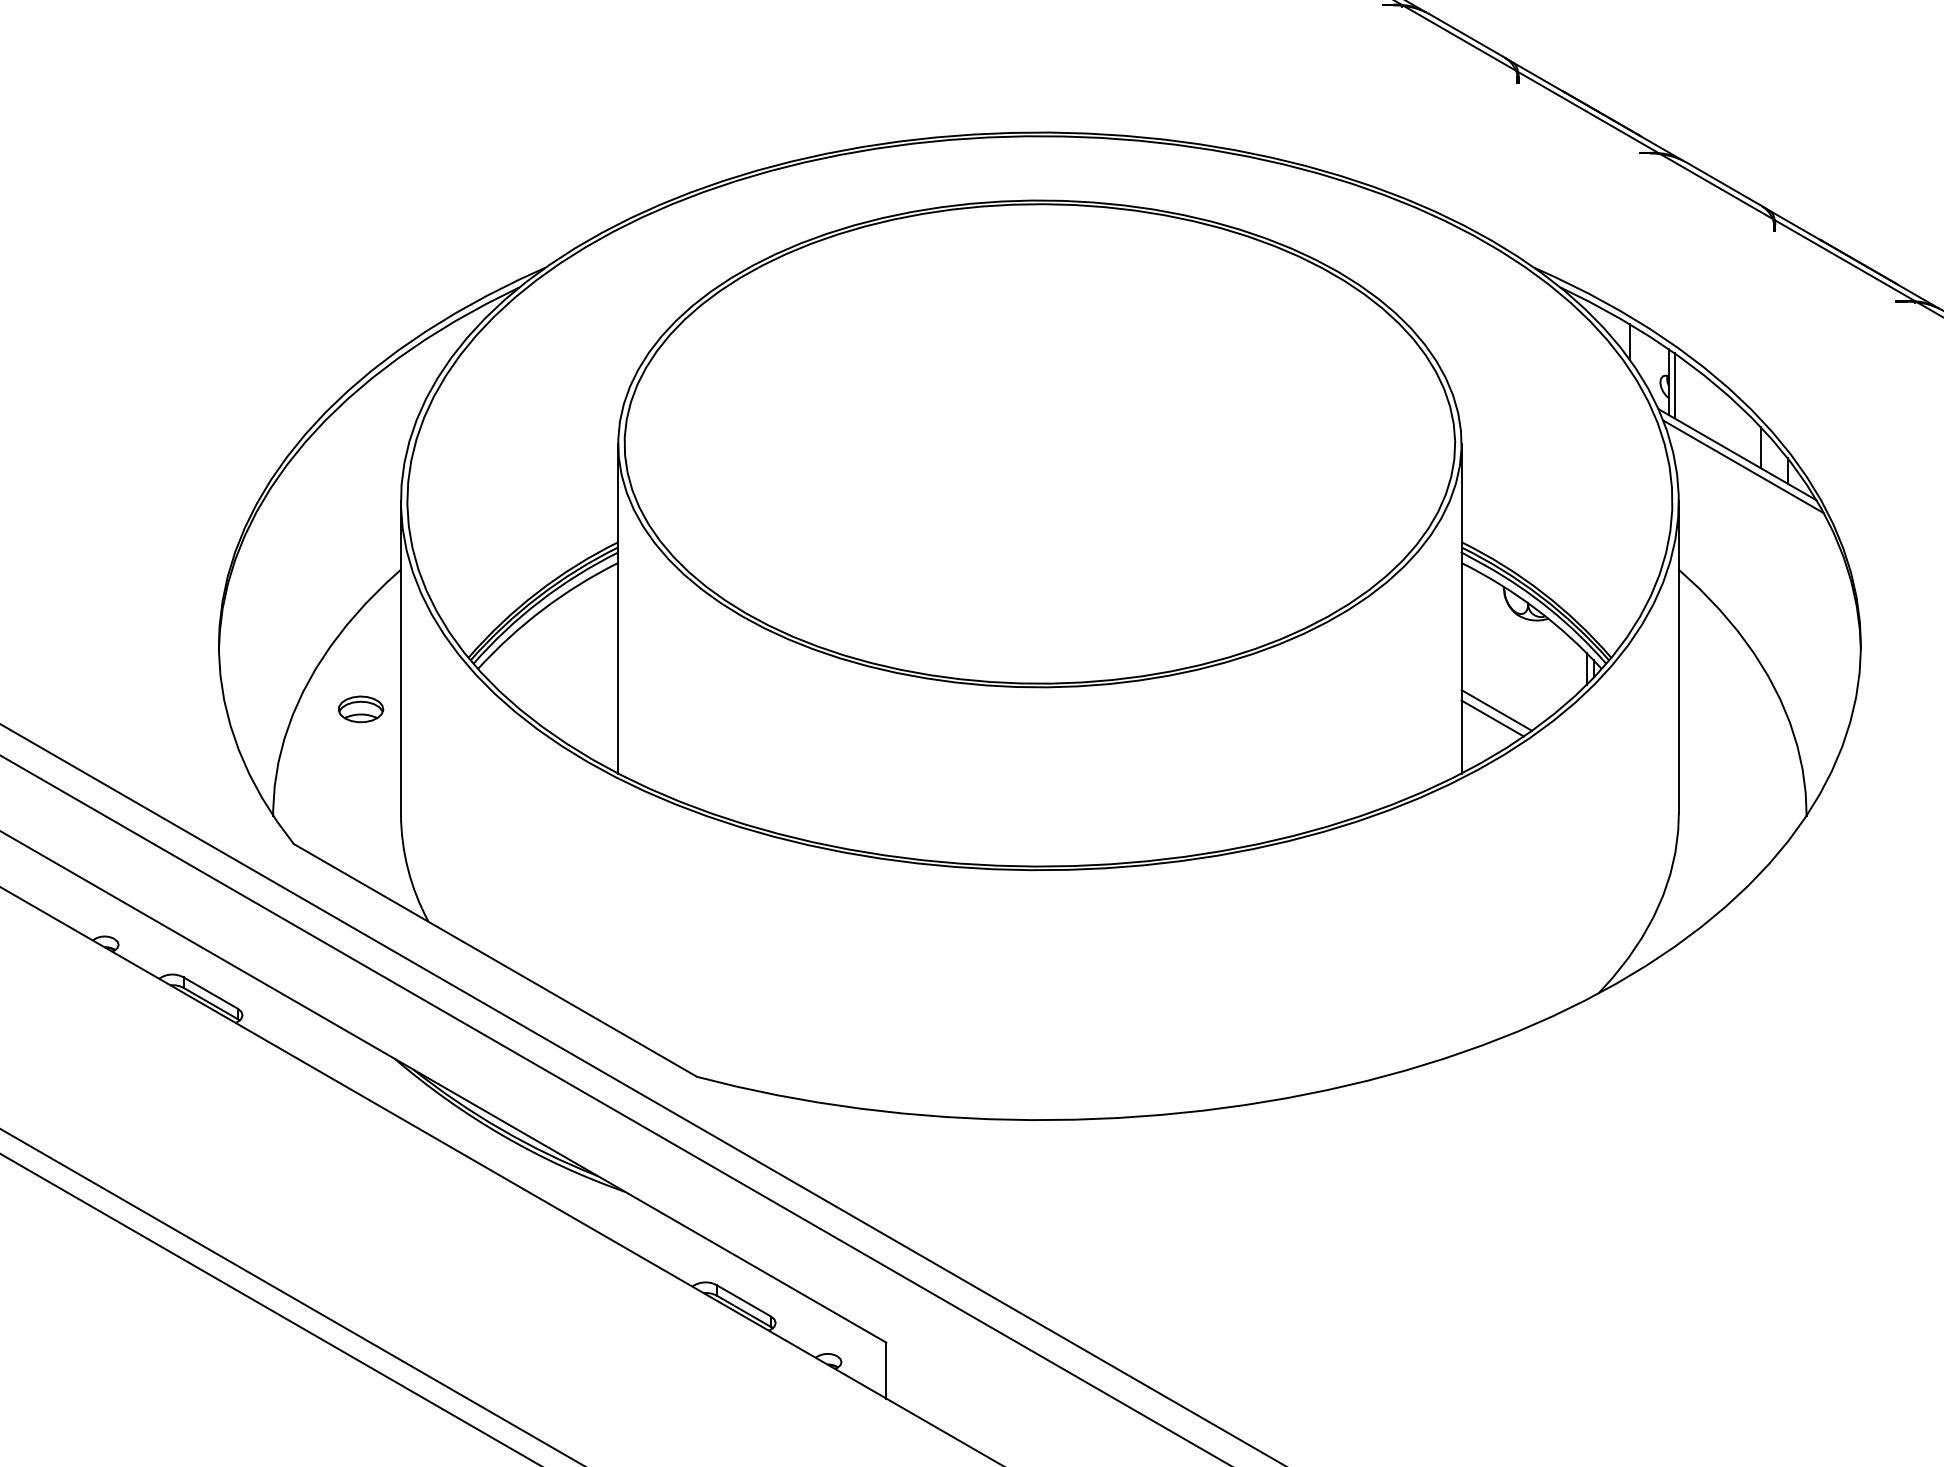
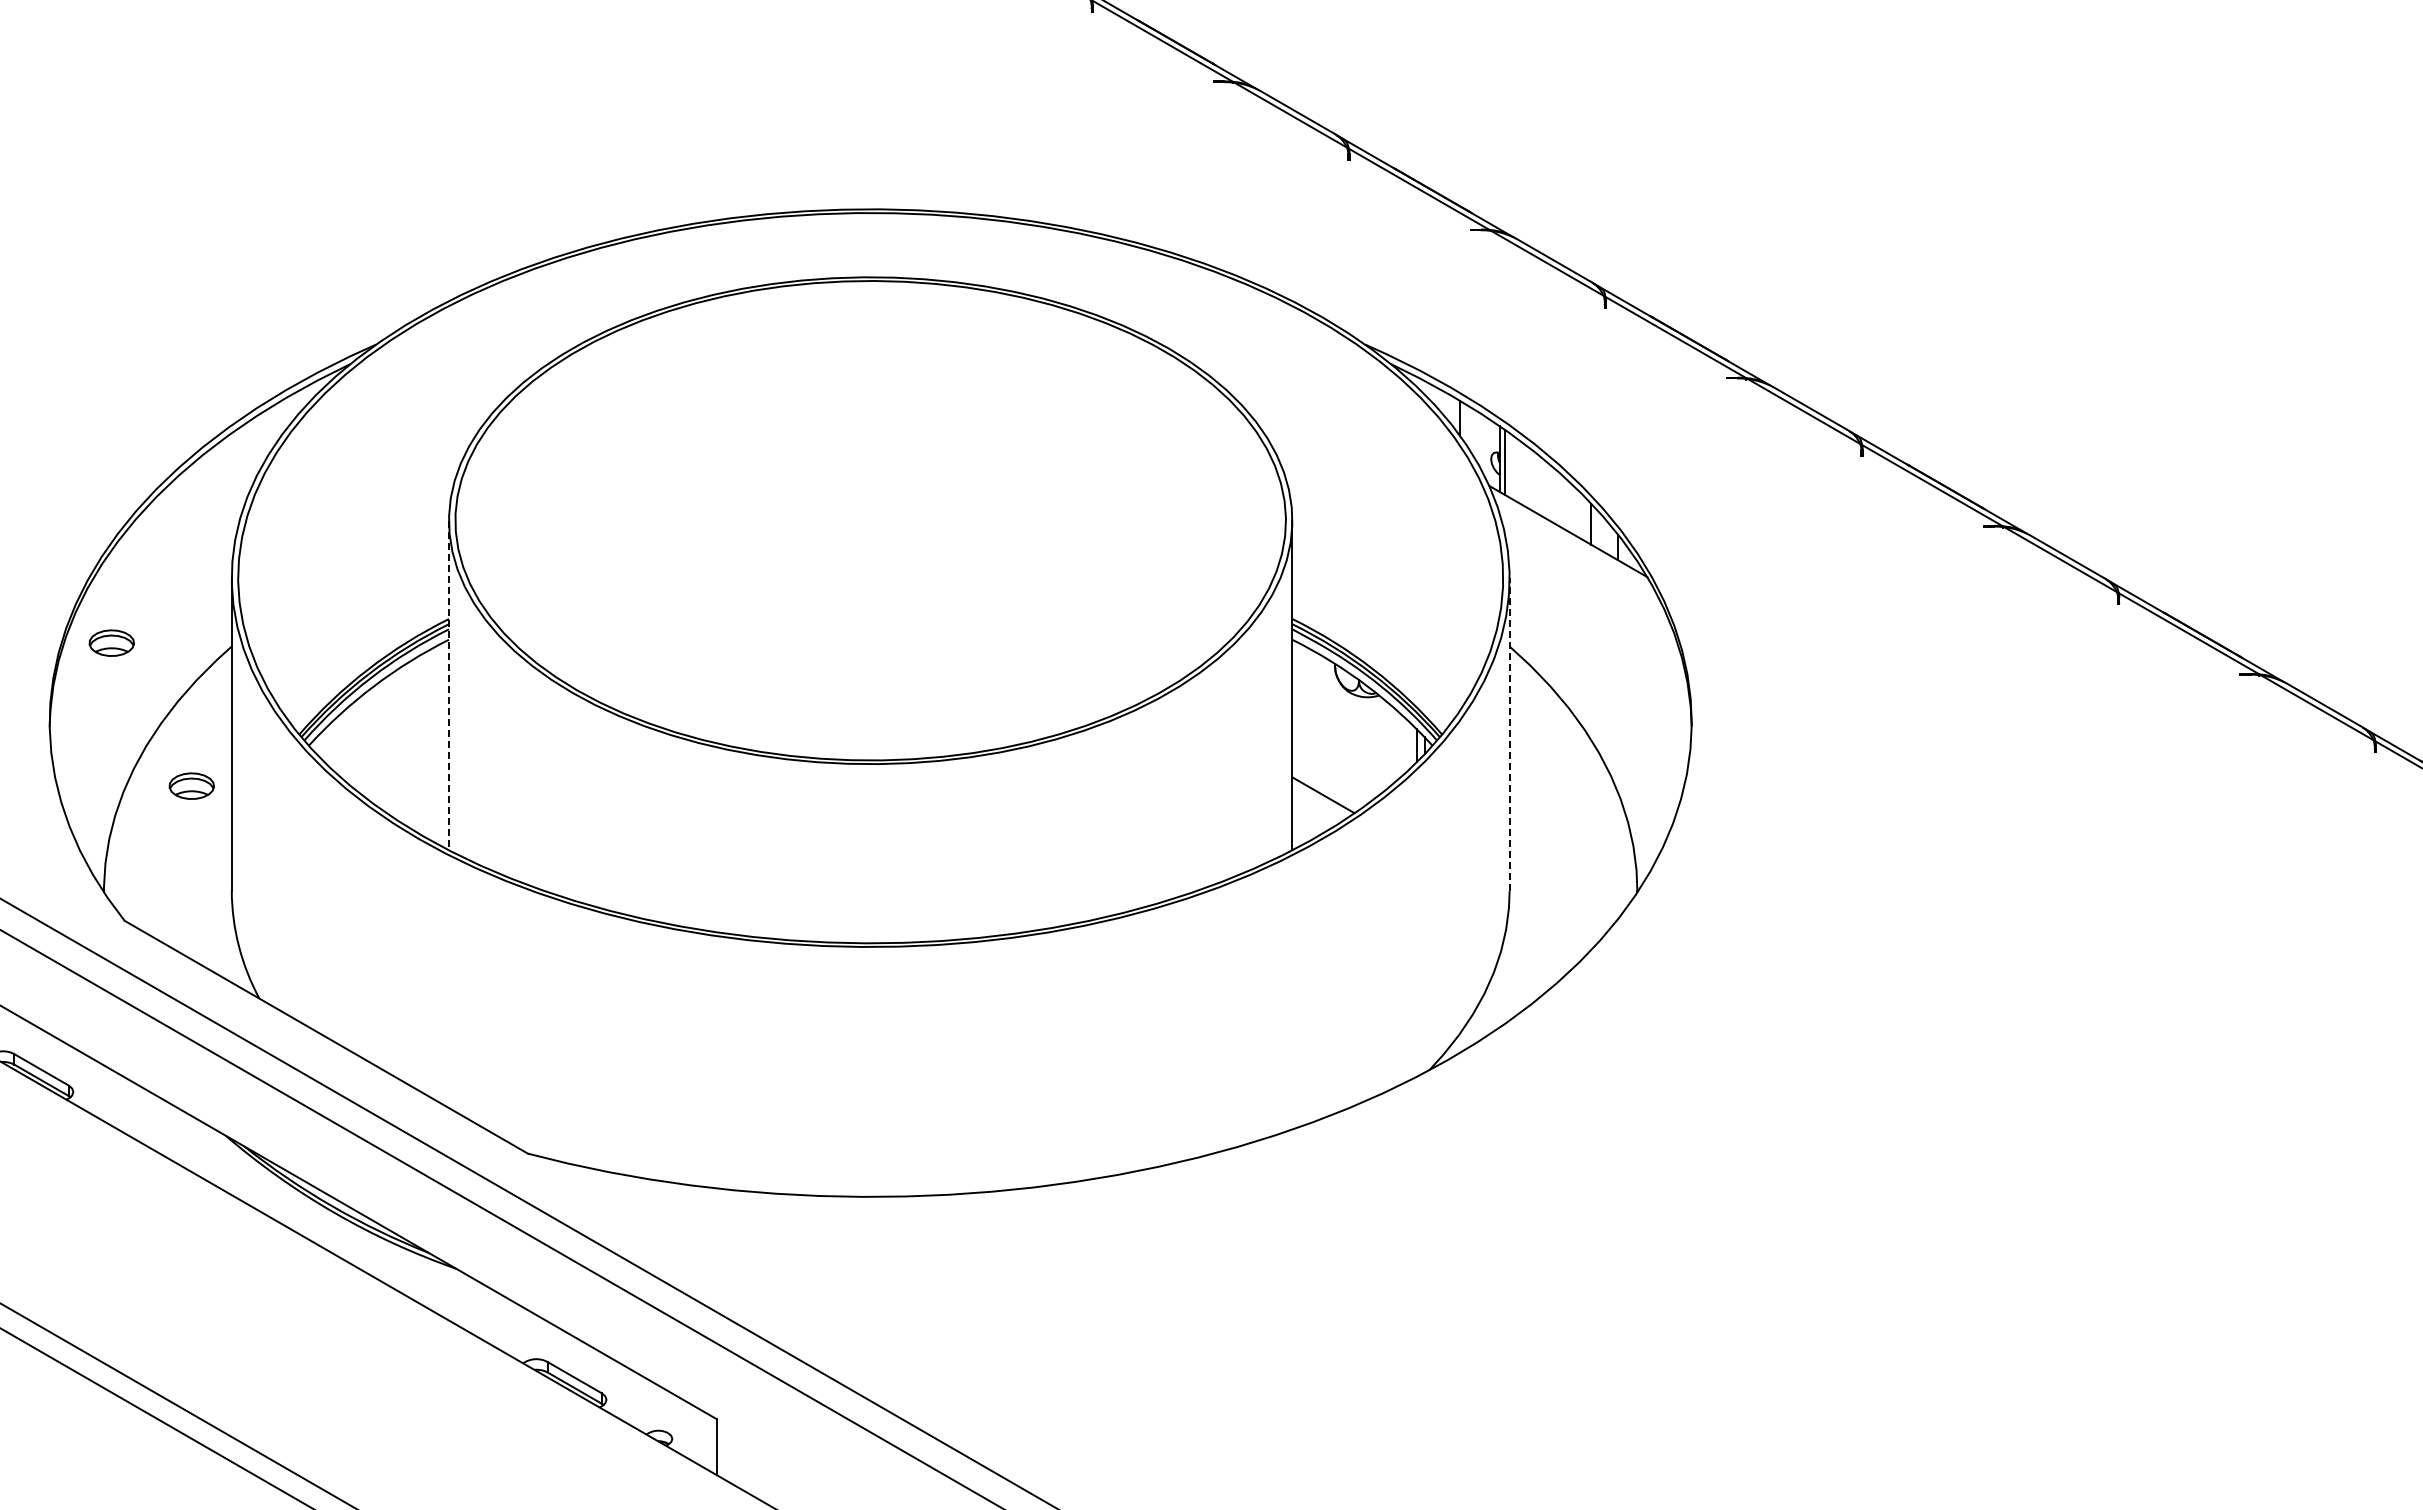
line: (1743, 466) -> (1574, 543), removed
part: (280, 565) -> (111, 642), added
line: (617, 608) -> (448, 685), solid -> dashed
line: (1678, 657) -> (1509, 734), solid -> dashed
line: (1496, 709) -> (1327, 786), removed

